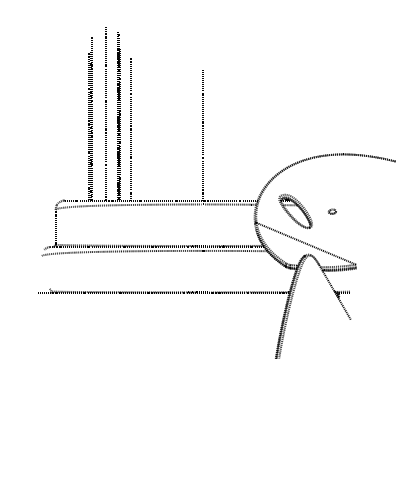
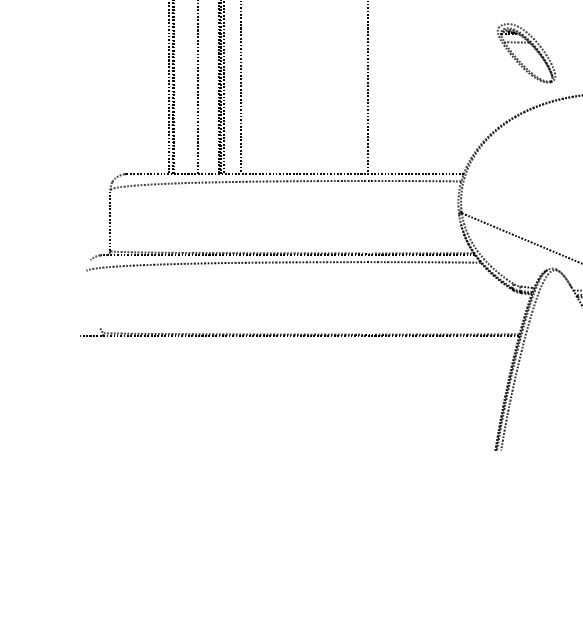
part: (295, 211) -> (526, 53), moved

